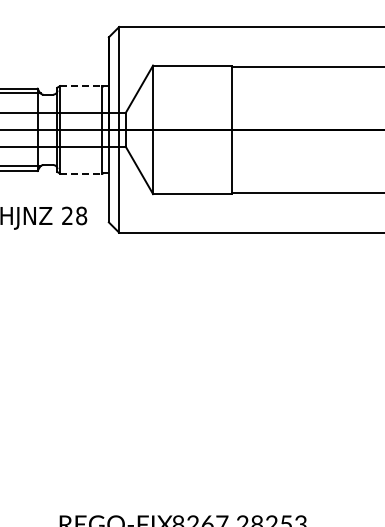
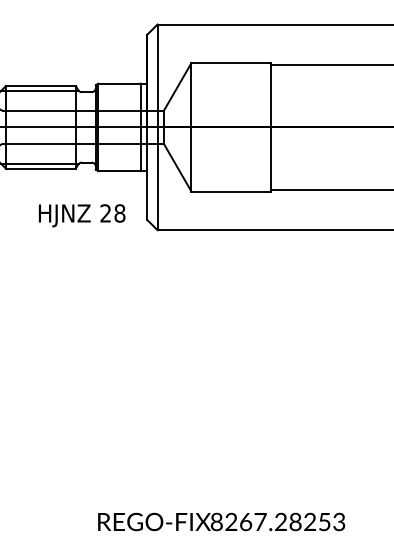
line: (81, 85) -> (119, 83), dashed -> solid
line: (81, 173) -> (119, 171), dashed -> solid

